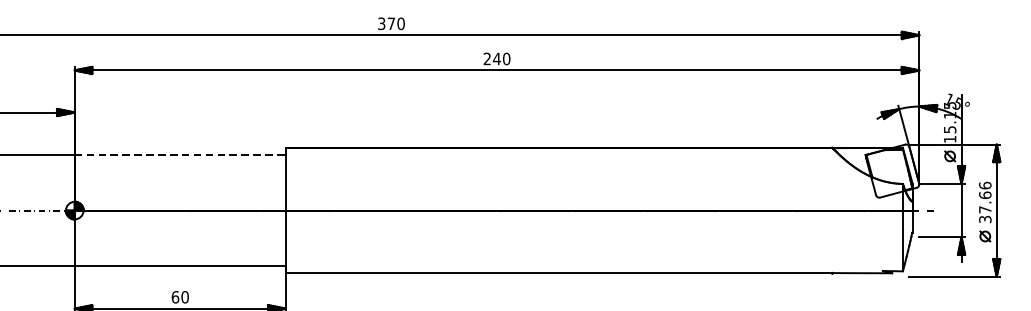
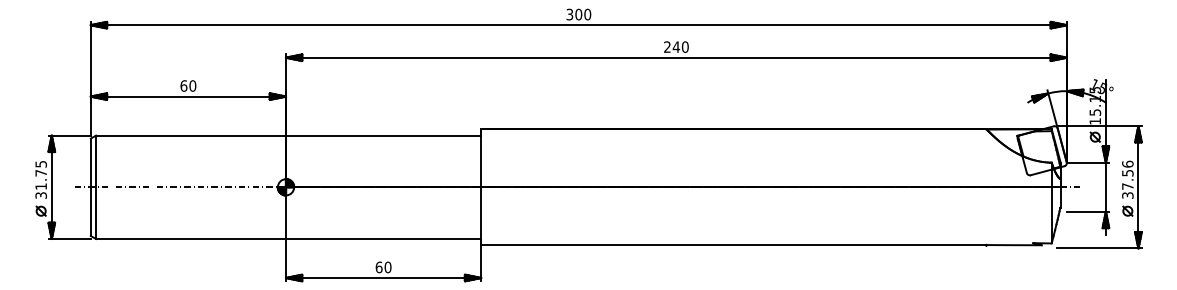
text: (391, 23) -> (578, 14), 370 -> 300
line: (180, 154) -> (383, 135), dashed -> solid
text: (984, 194) -> (1127, 172), 37.66 -> 37.56

